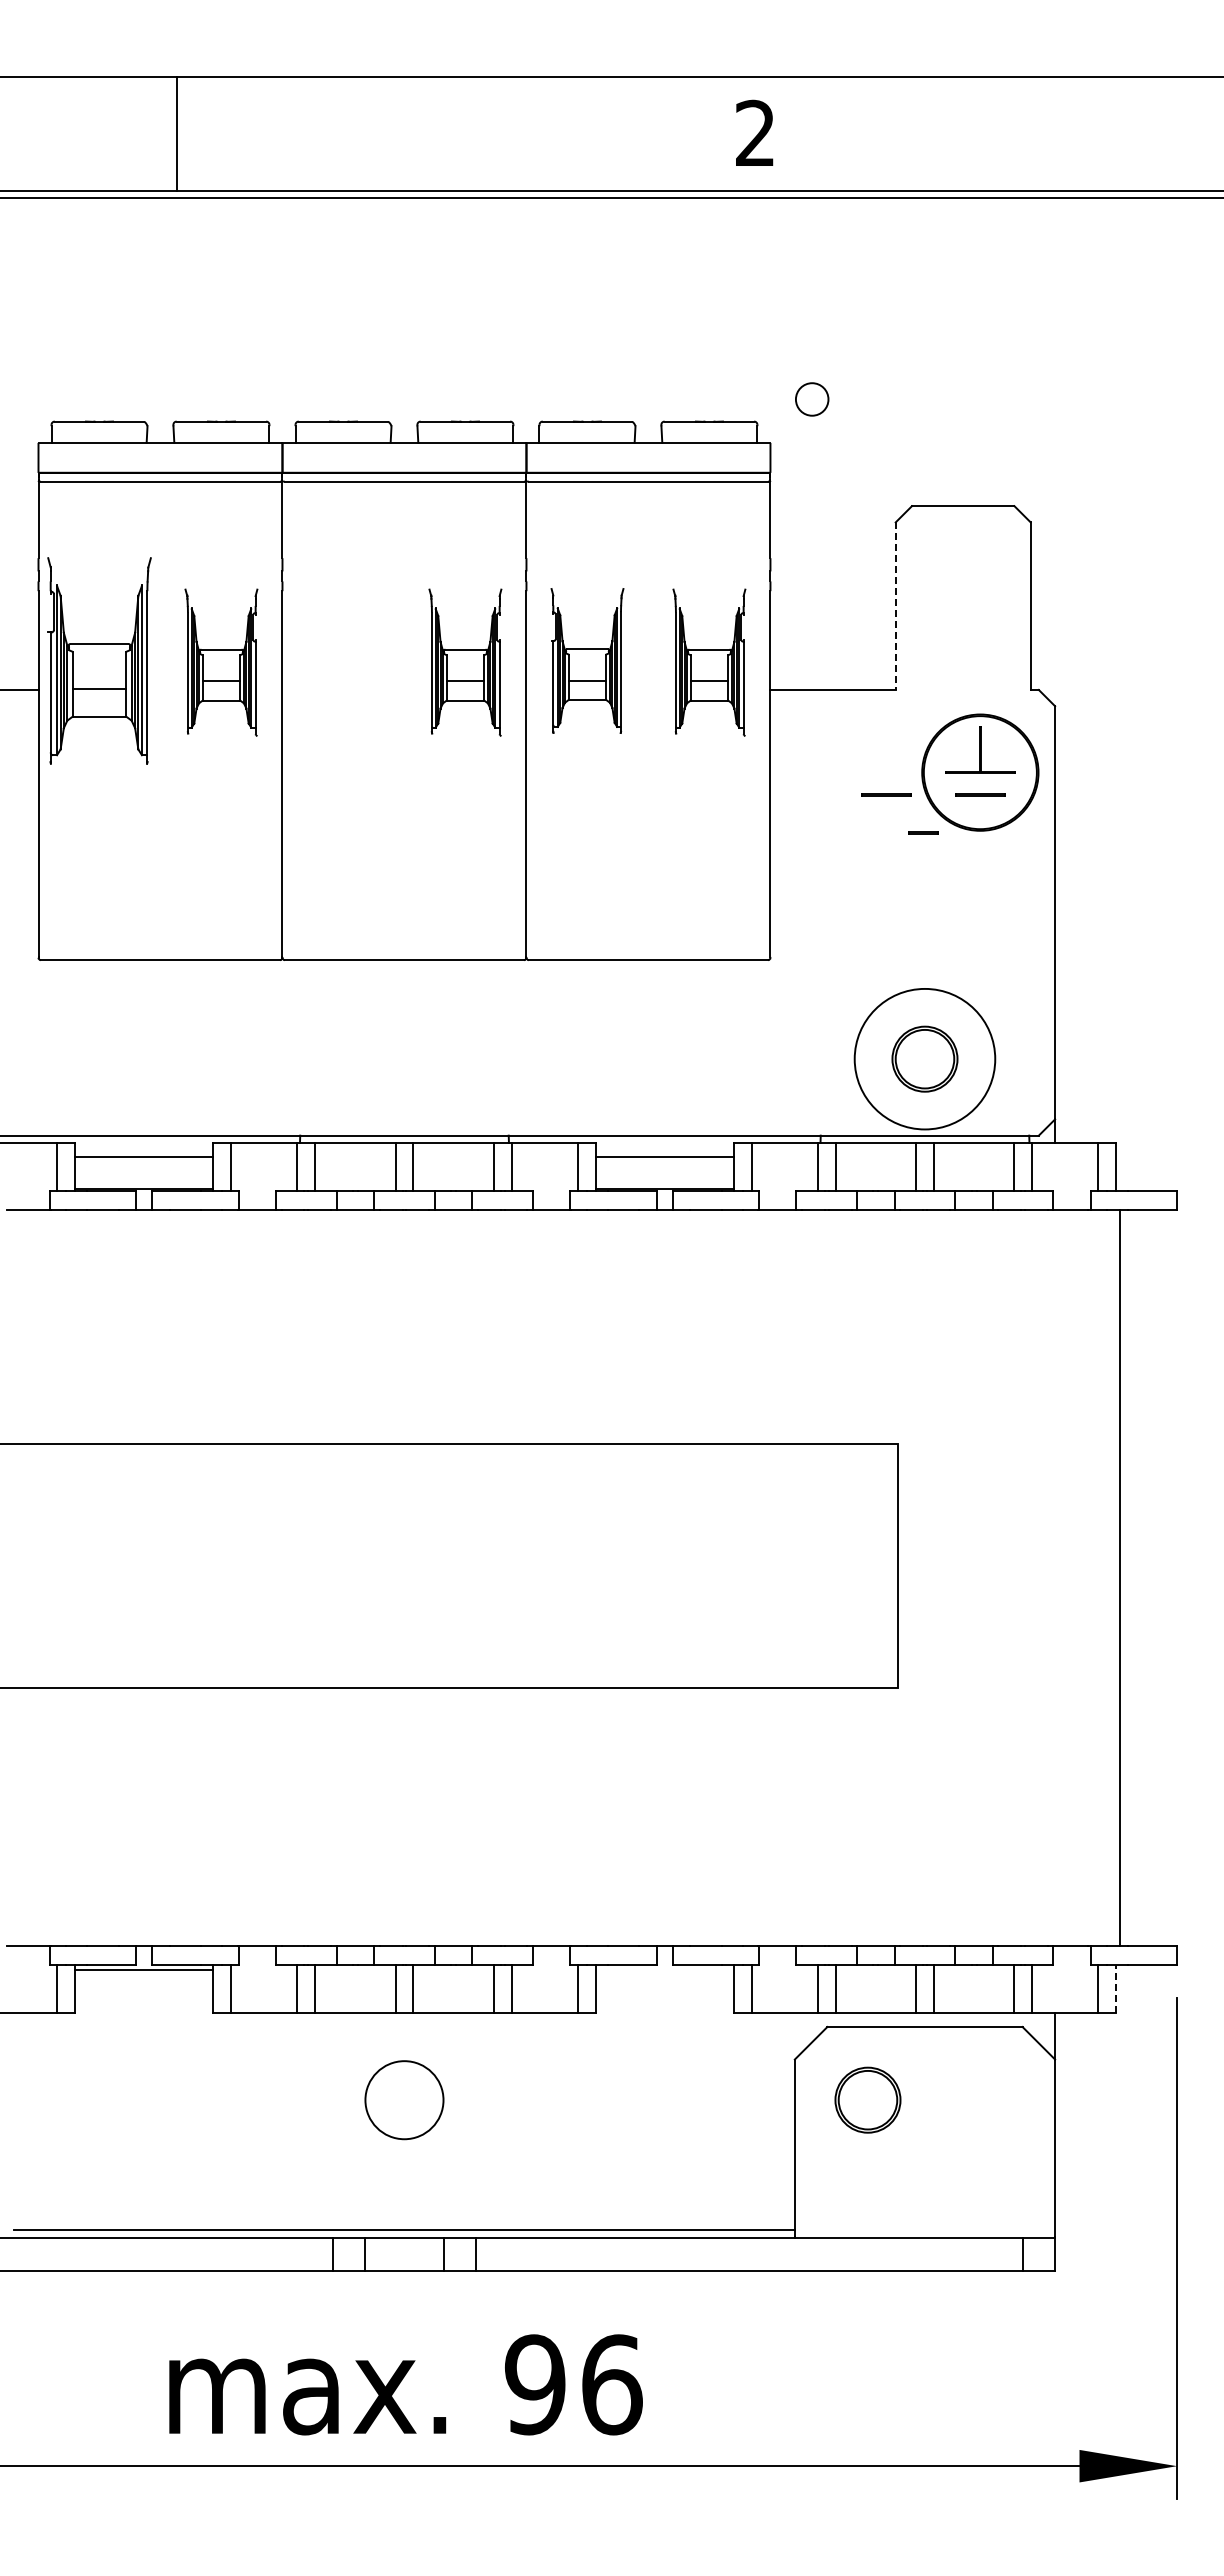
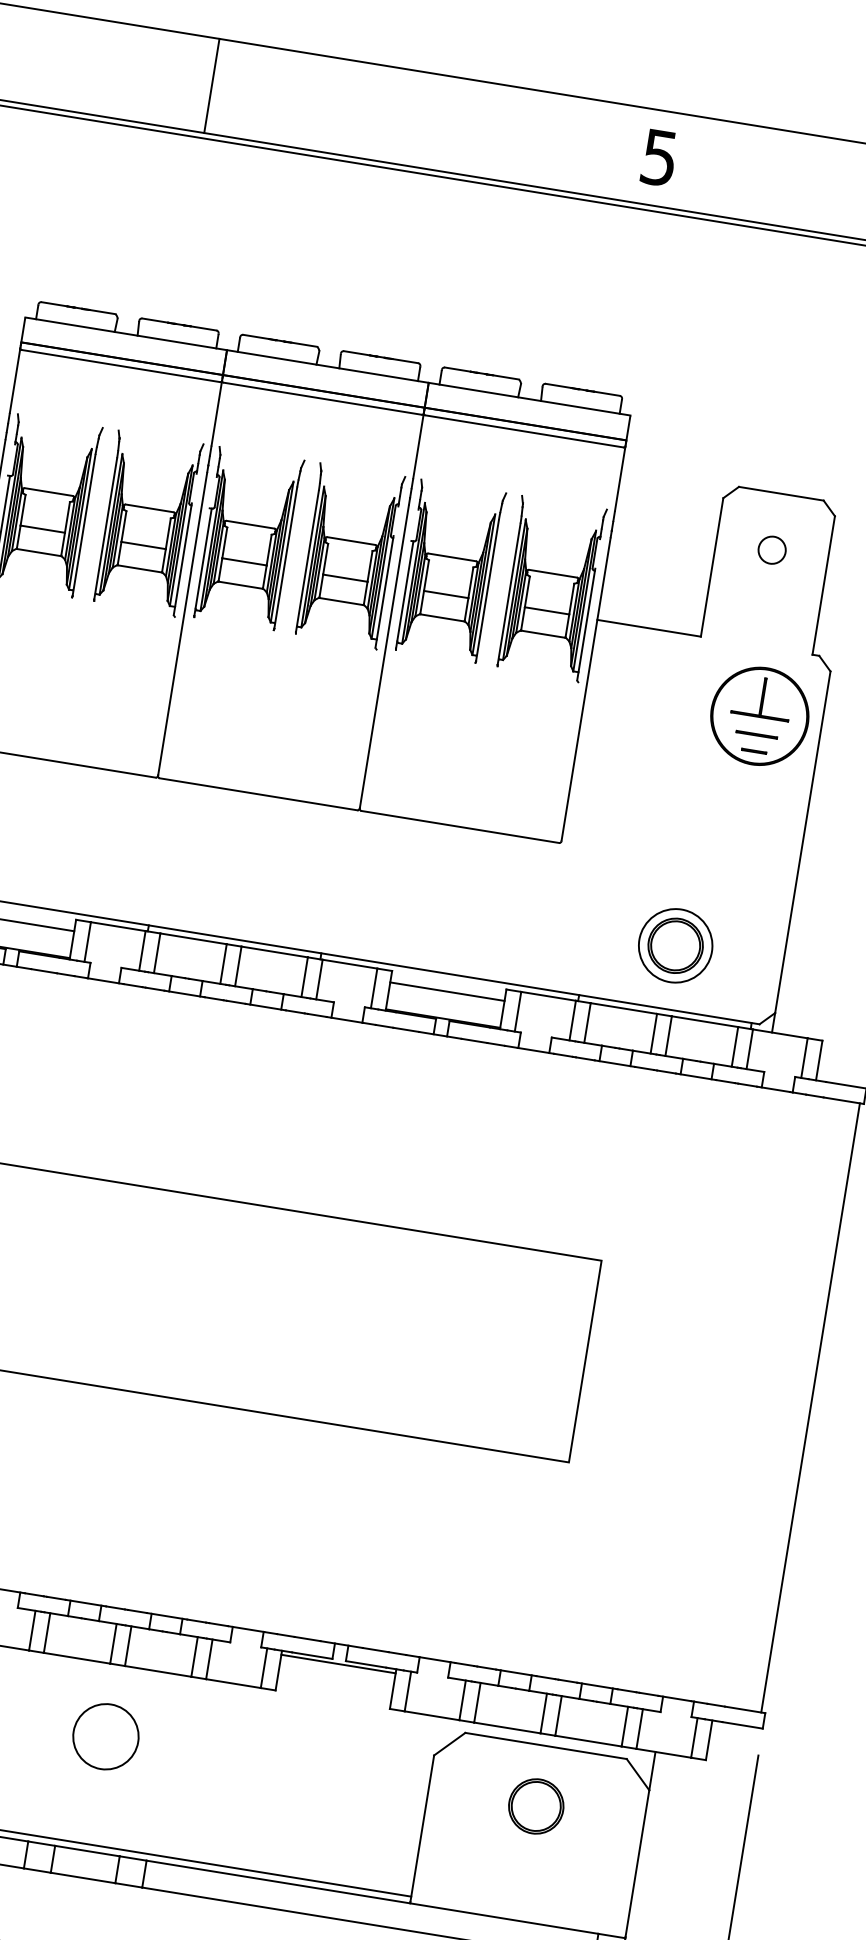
text: (755, 133) -> (659, 157), 2 -> 5
line: (177, 134) -> (212, 86), moved
circle: (812, 399) -> (772, 550), moved
line: (895, 606) -> (711, 567), dashed -> solid
part: (343, 660) -> (248, 538), added
part: (587, 660) -> (450, 571), size x1.43
part: (221, 662) -> (147, 523), size x1.43
part: (465, 662) -> (348, 556), size x1.43
part: (709, 662) -> (550, 589), size x1.43
line: (886, 794) -> (679, 721), removed
line: (923, 832) -> (754, 750), moved
circle: (924, 1059) -> (675, 946), size x0.62
line: (1120, 1577) -> (810, 1407), moved
line: (664, 1970) -> (338, 1664), added
line: (1116, 1989) -> (709, 1740), dashed -> solid
part: (867, 2099) -> (535, 1805), moved

